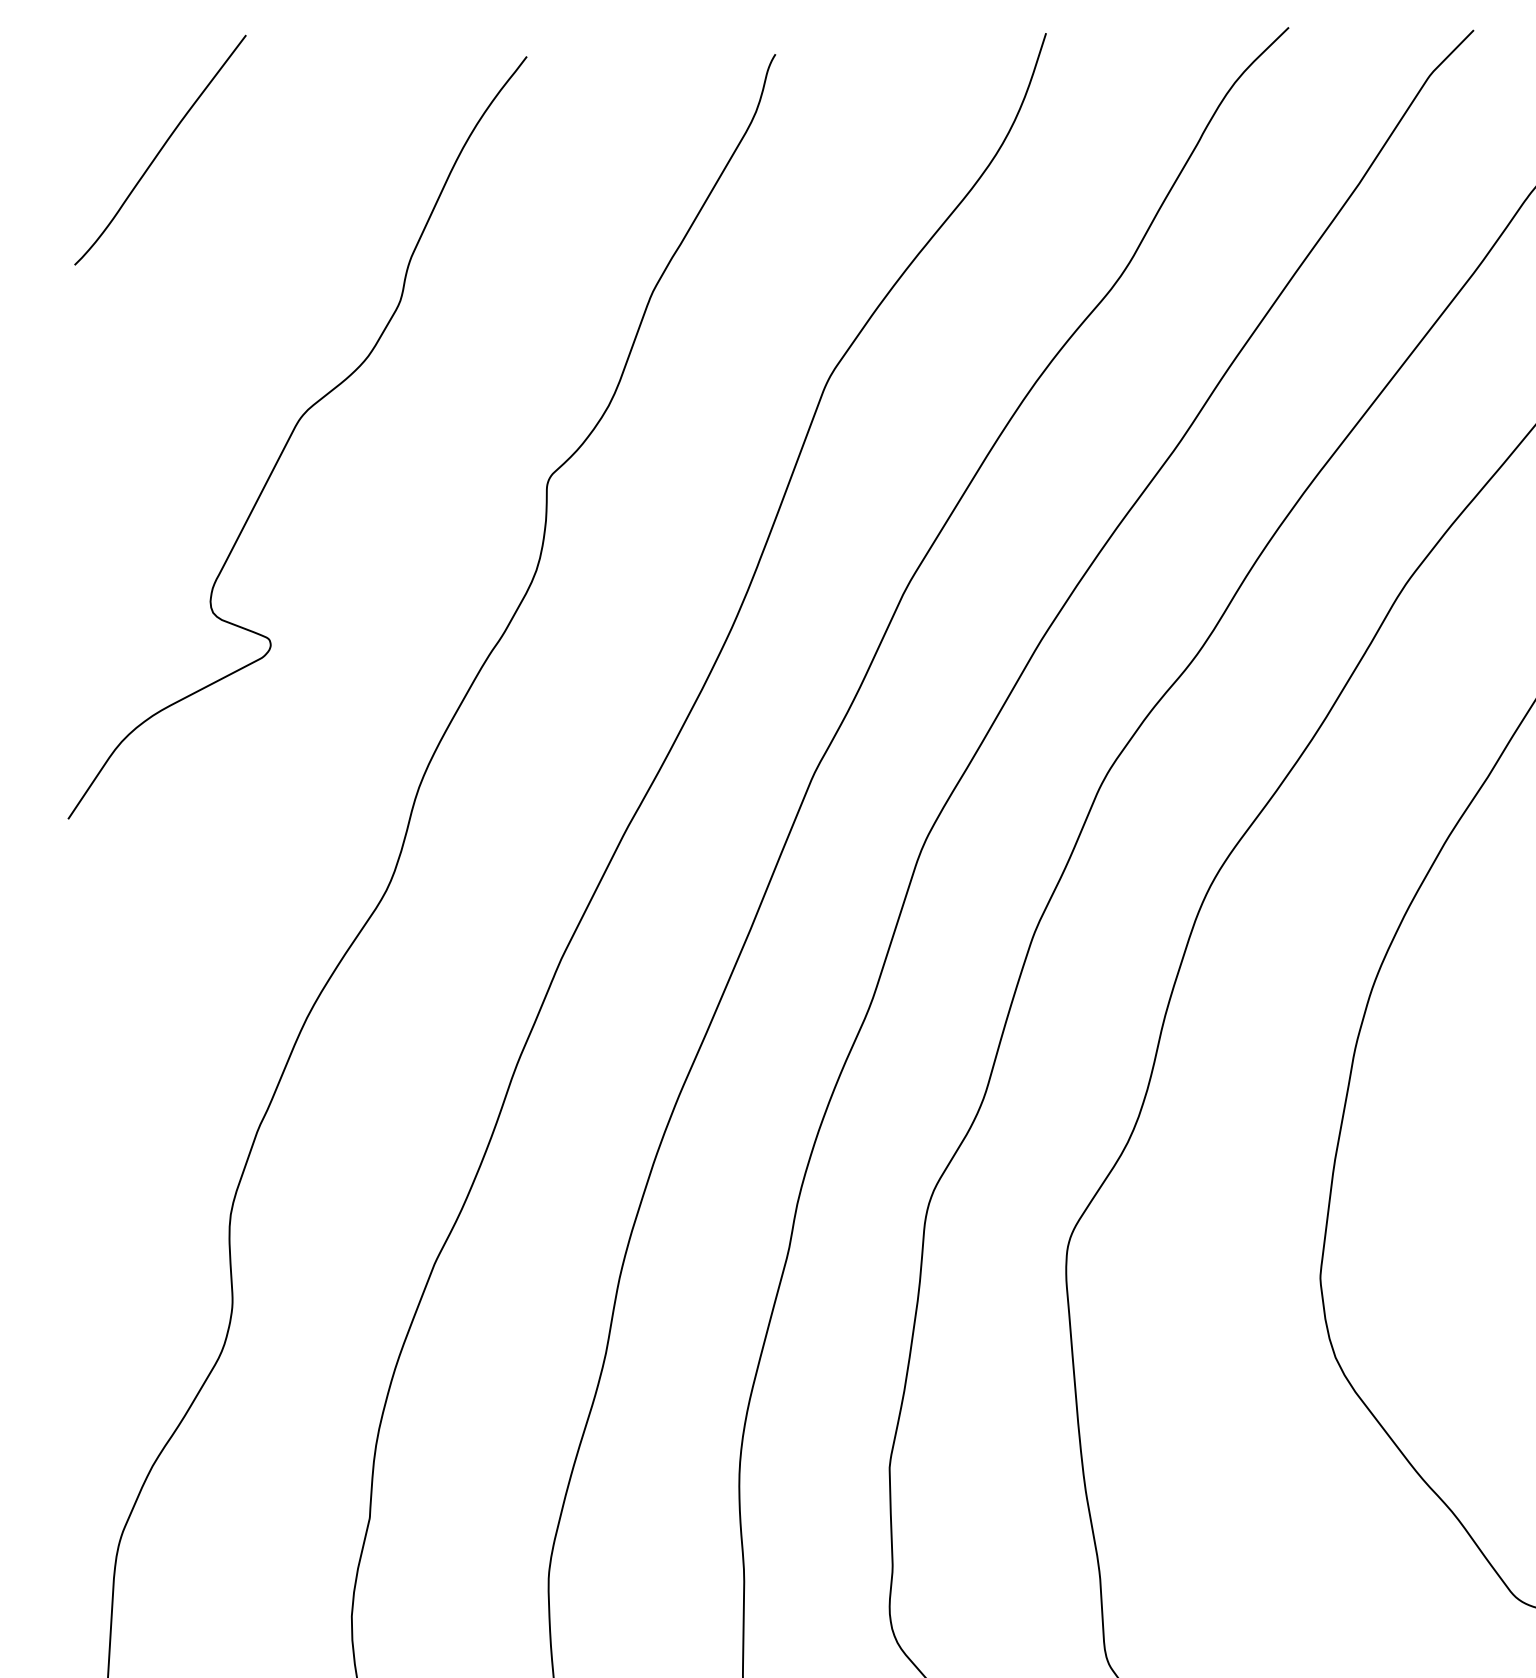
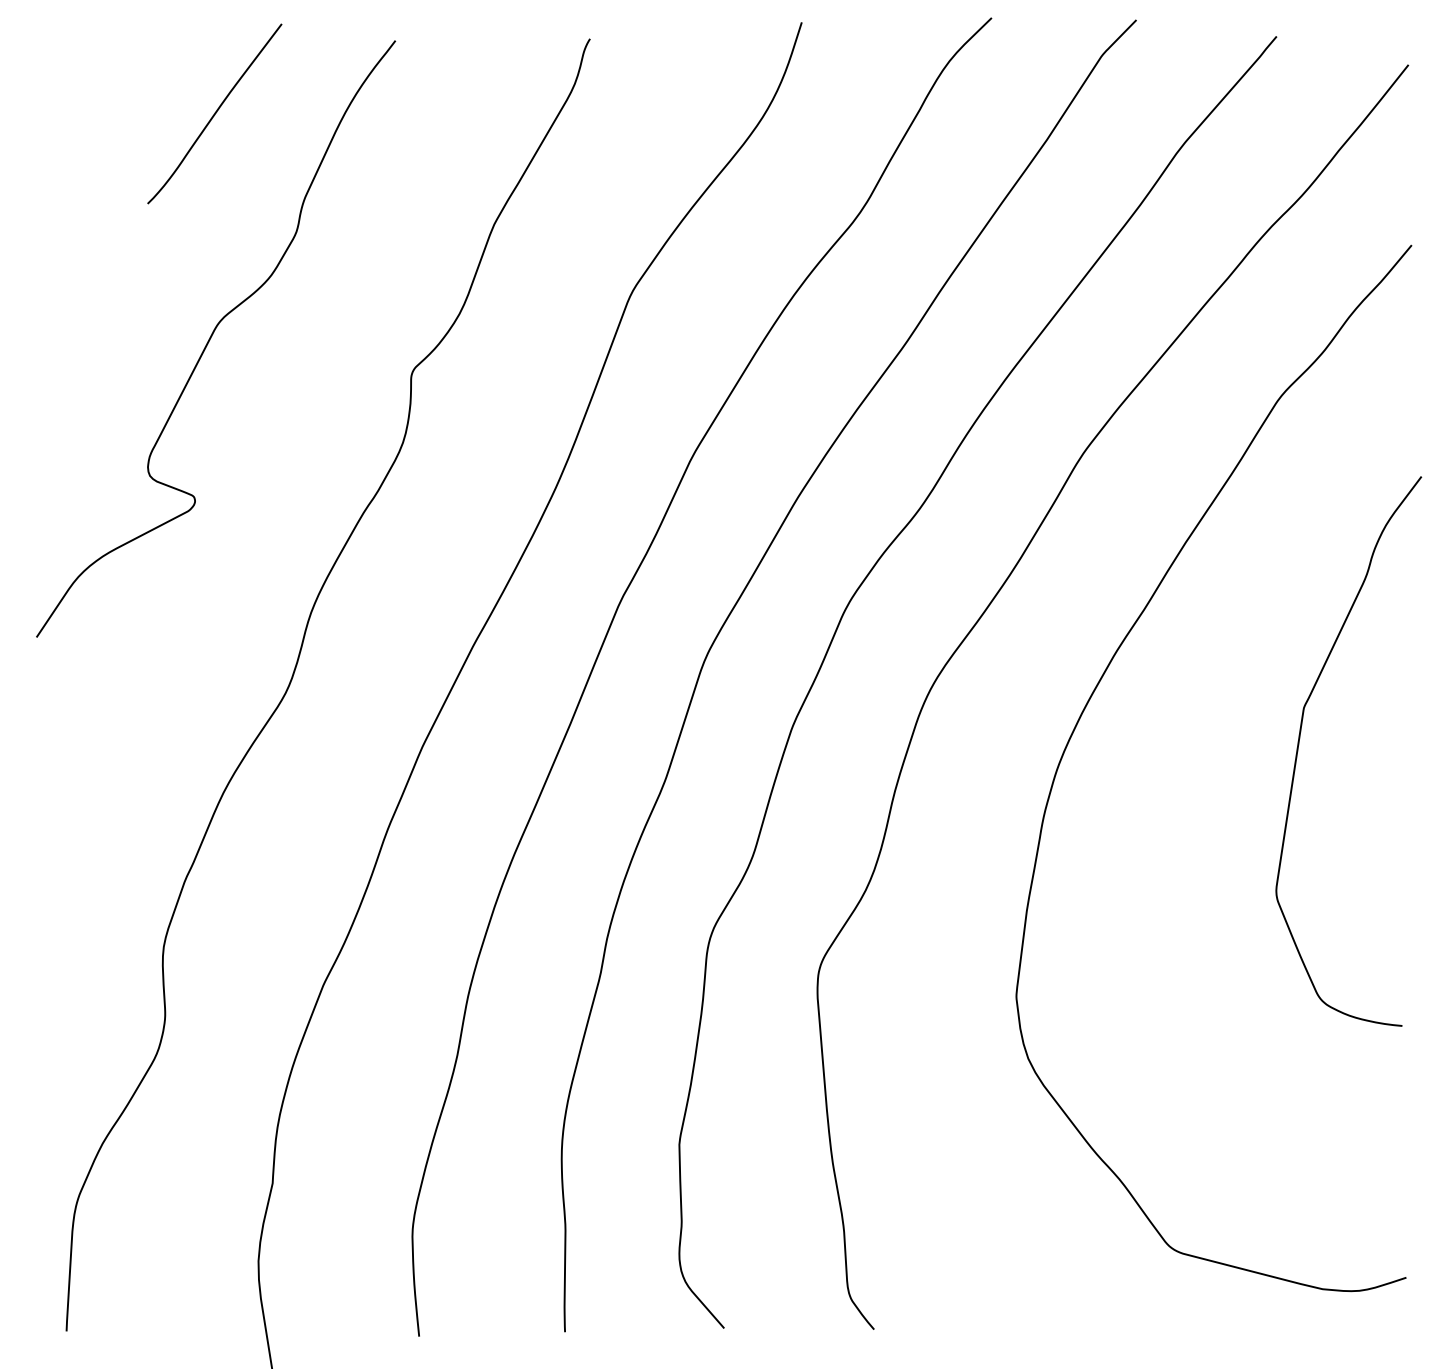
curve: (160, 149) -> (214, 113), moved

